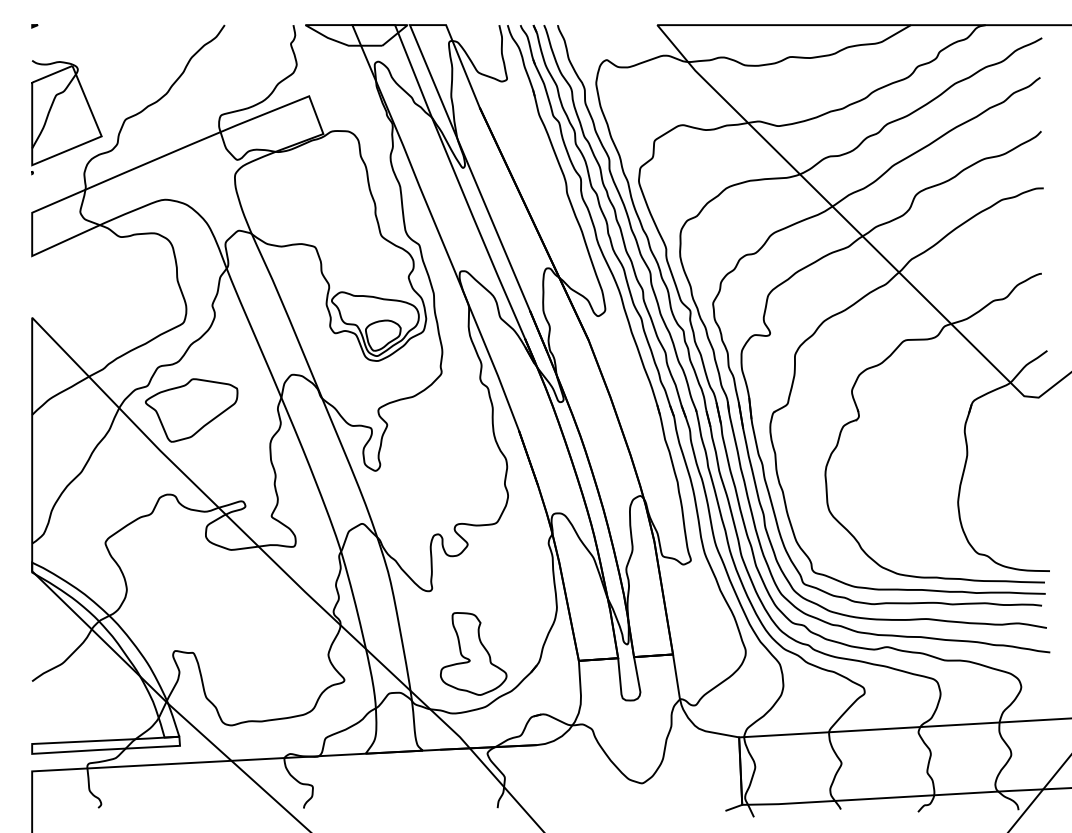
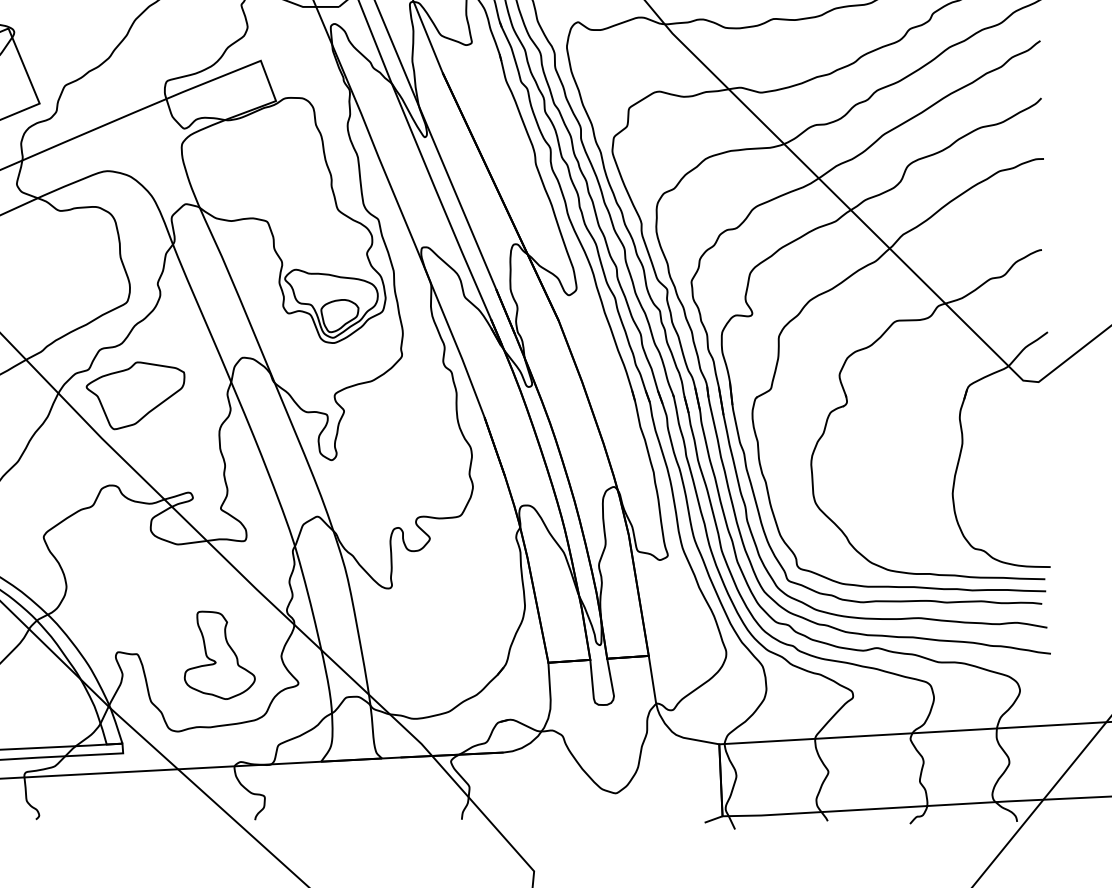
part: (473, 653) -> (219, 654), moved

